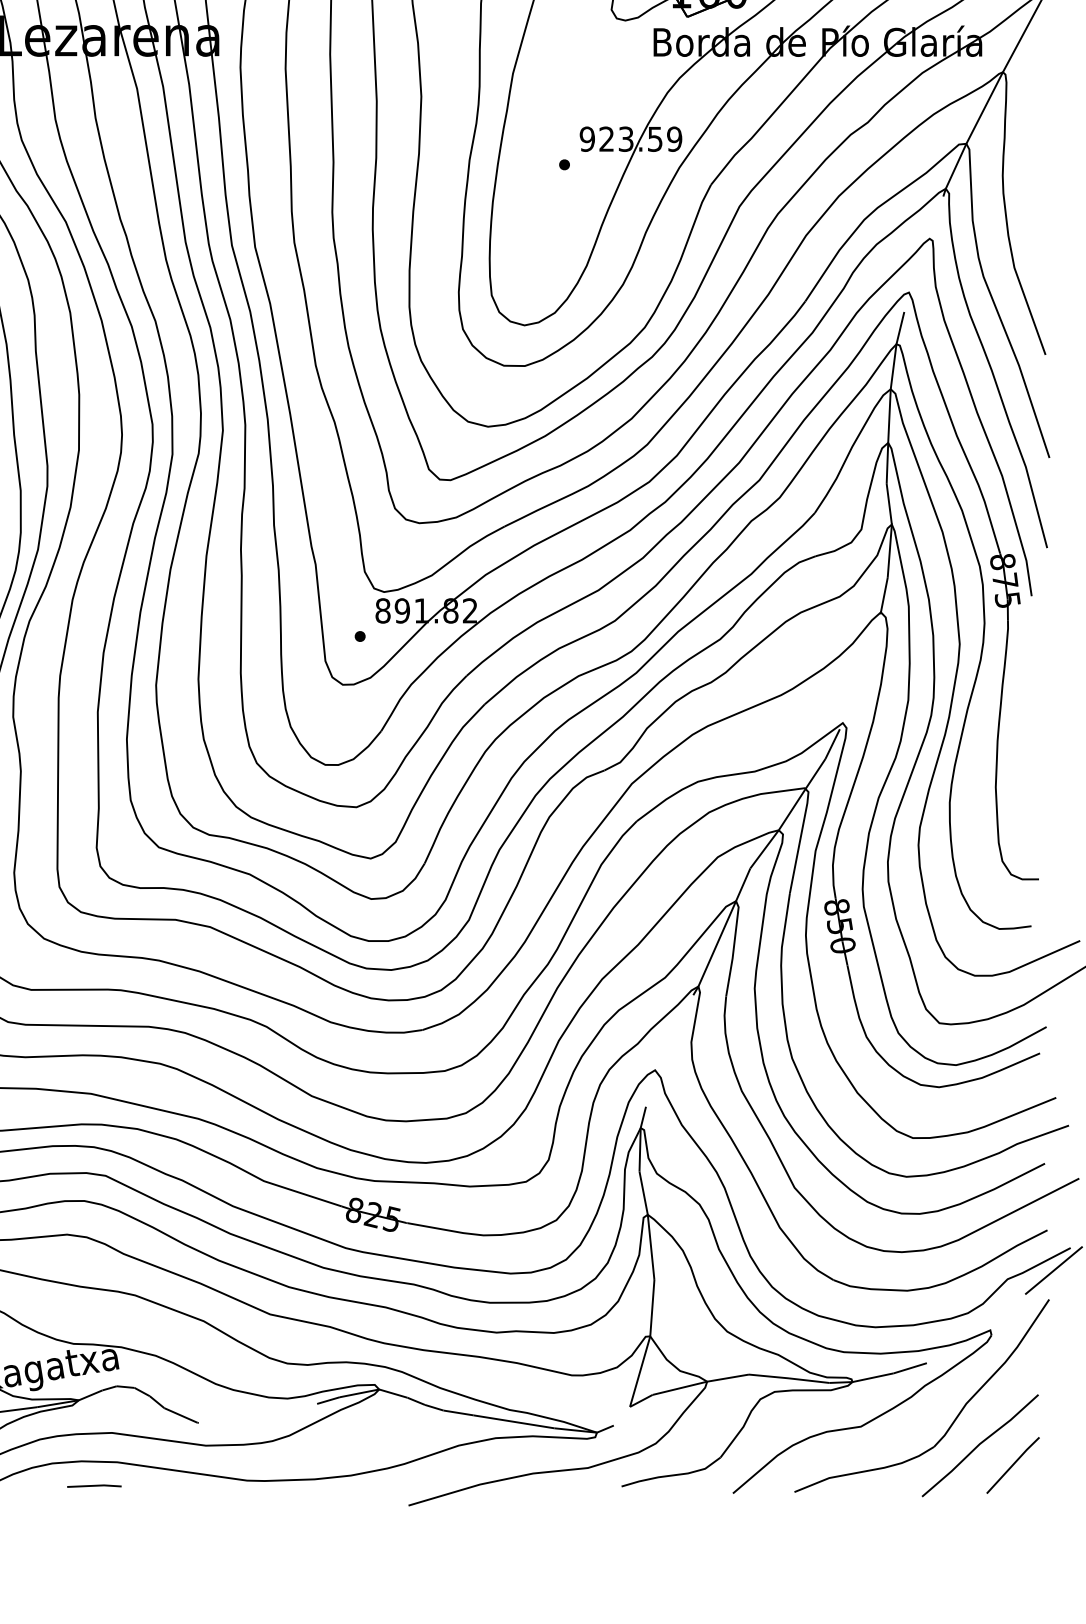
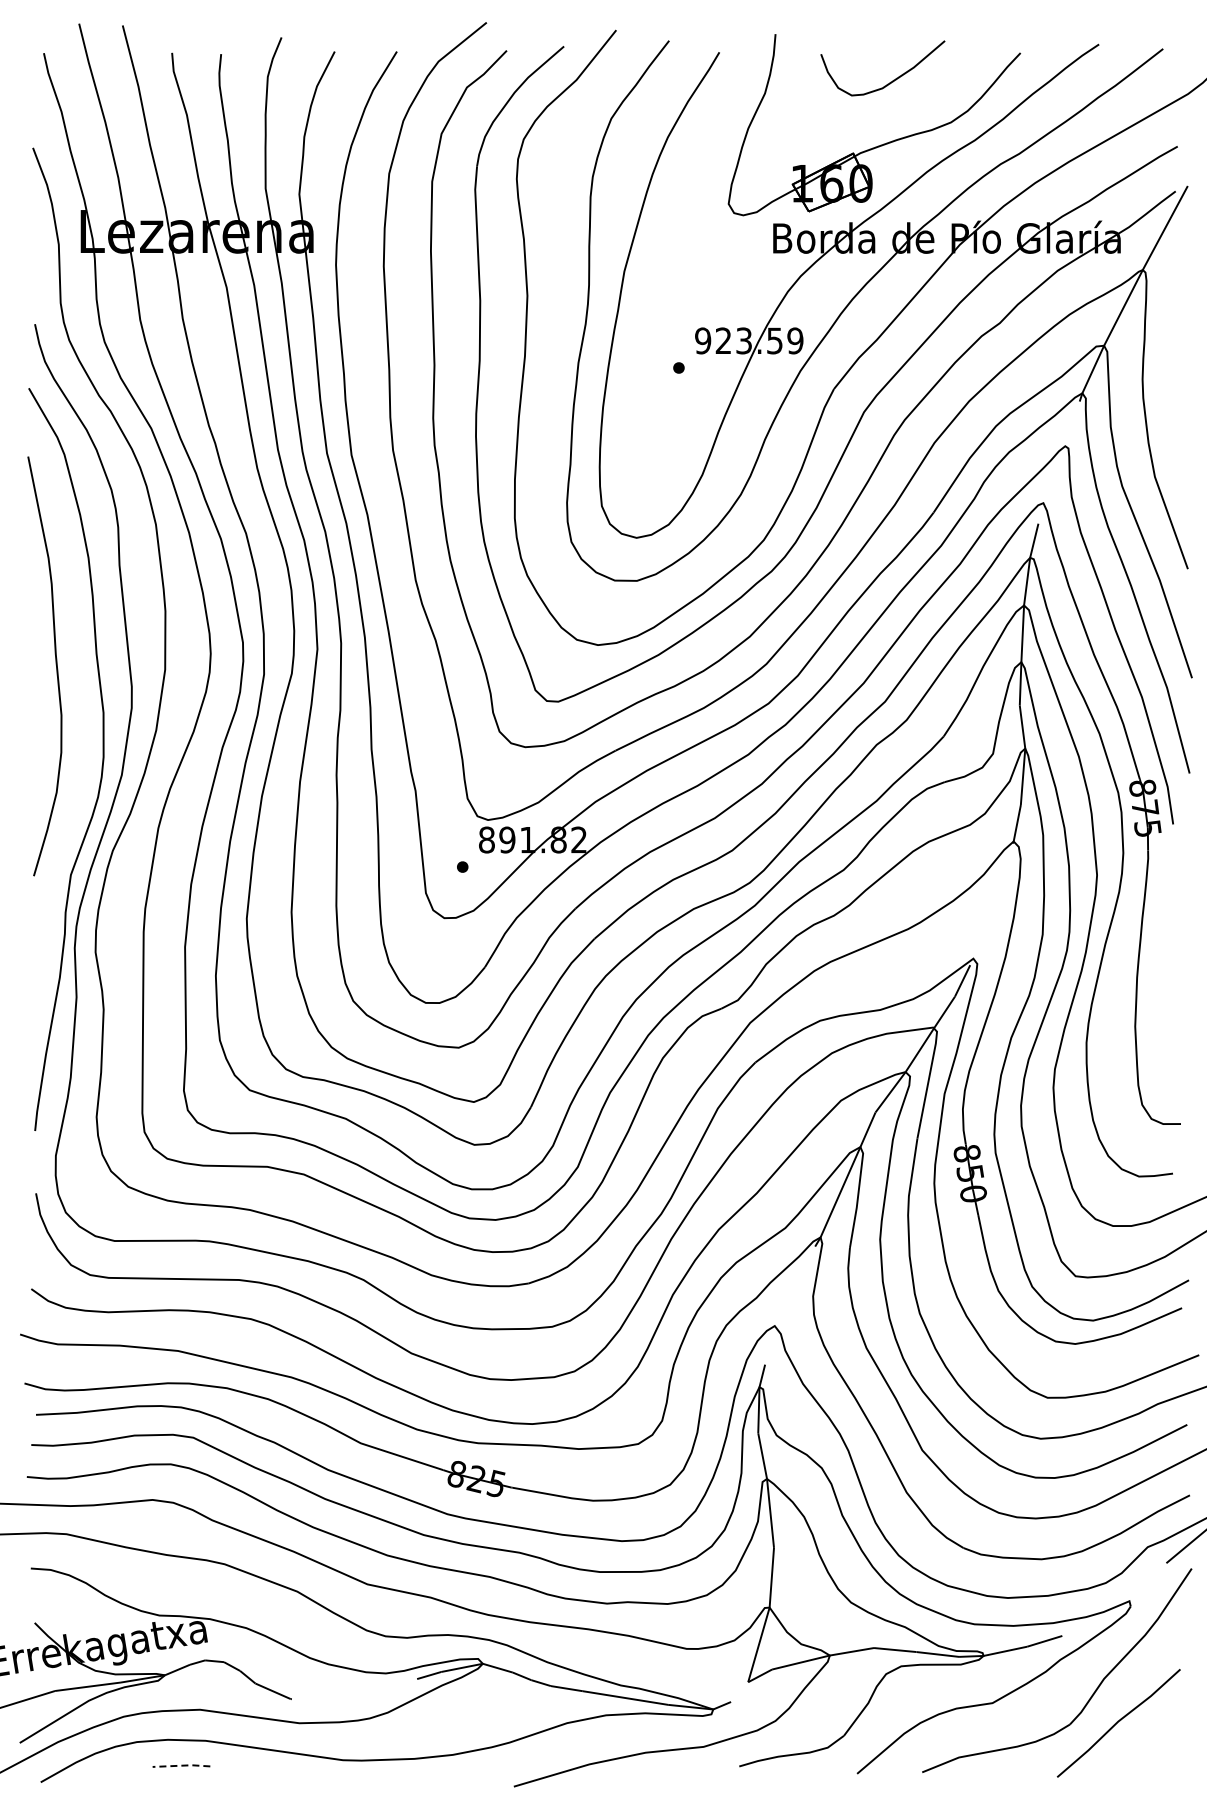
line: (1013, 1465) -> (1153, 1744), removed
line: (94, 1485) -> (181, 1765), solid -> dashed

